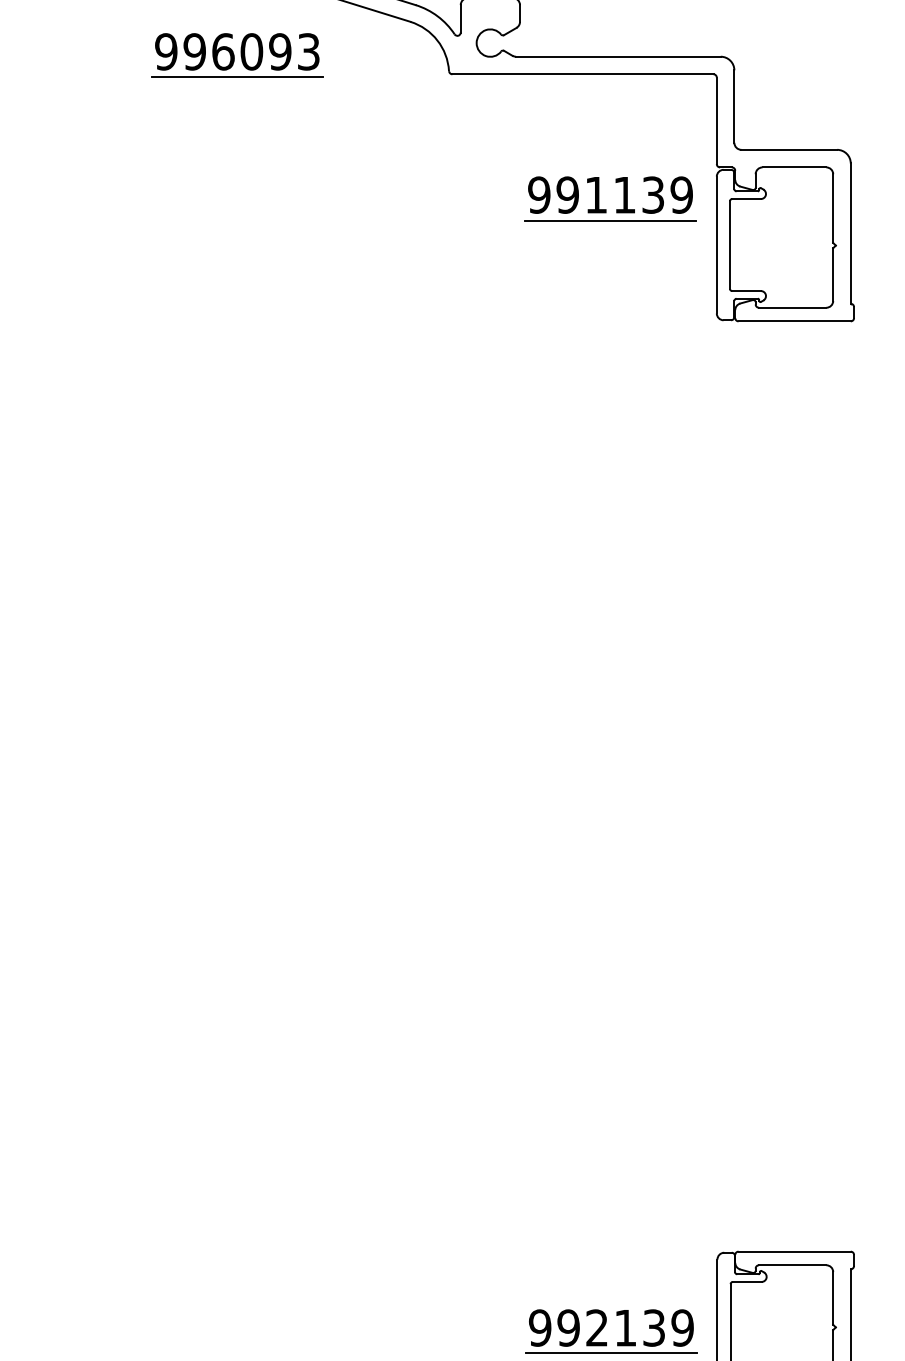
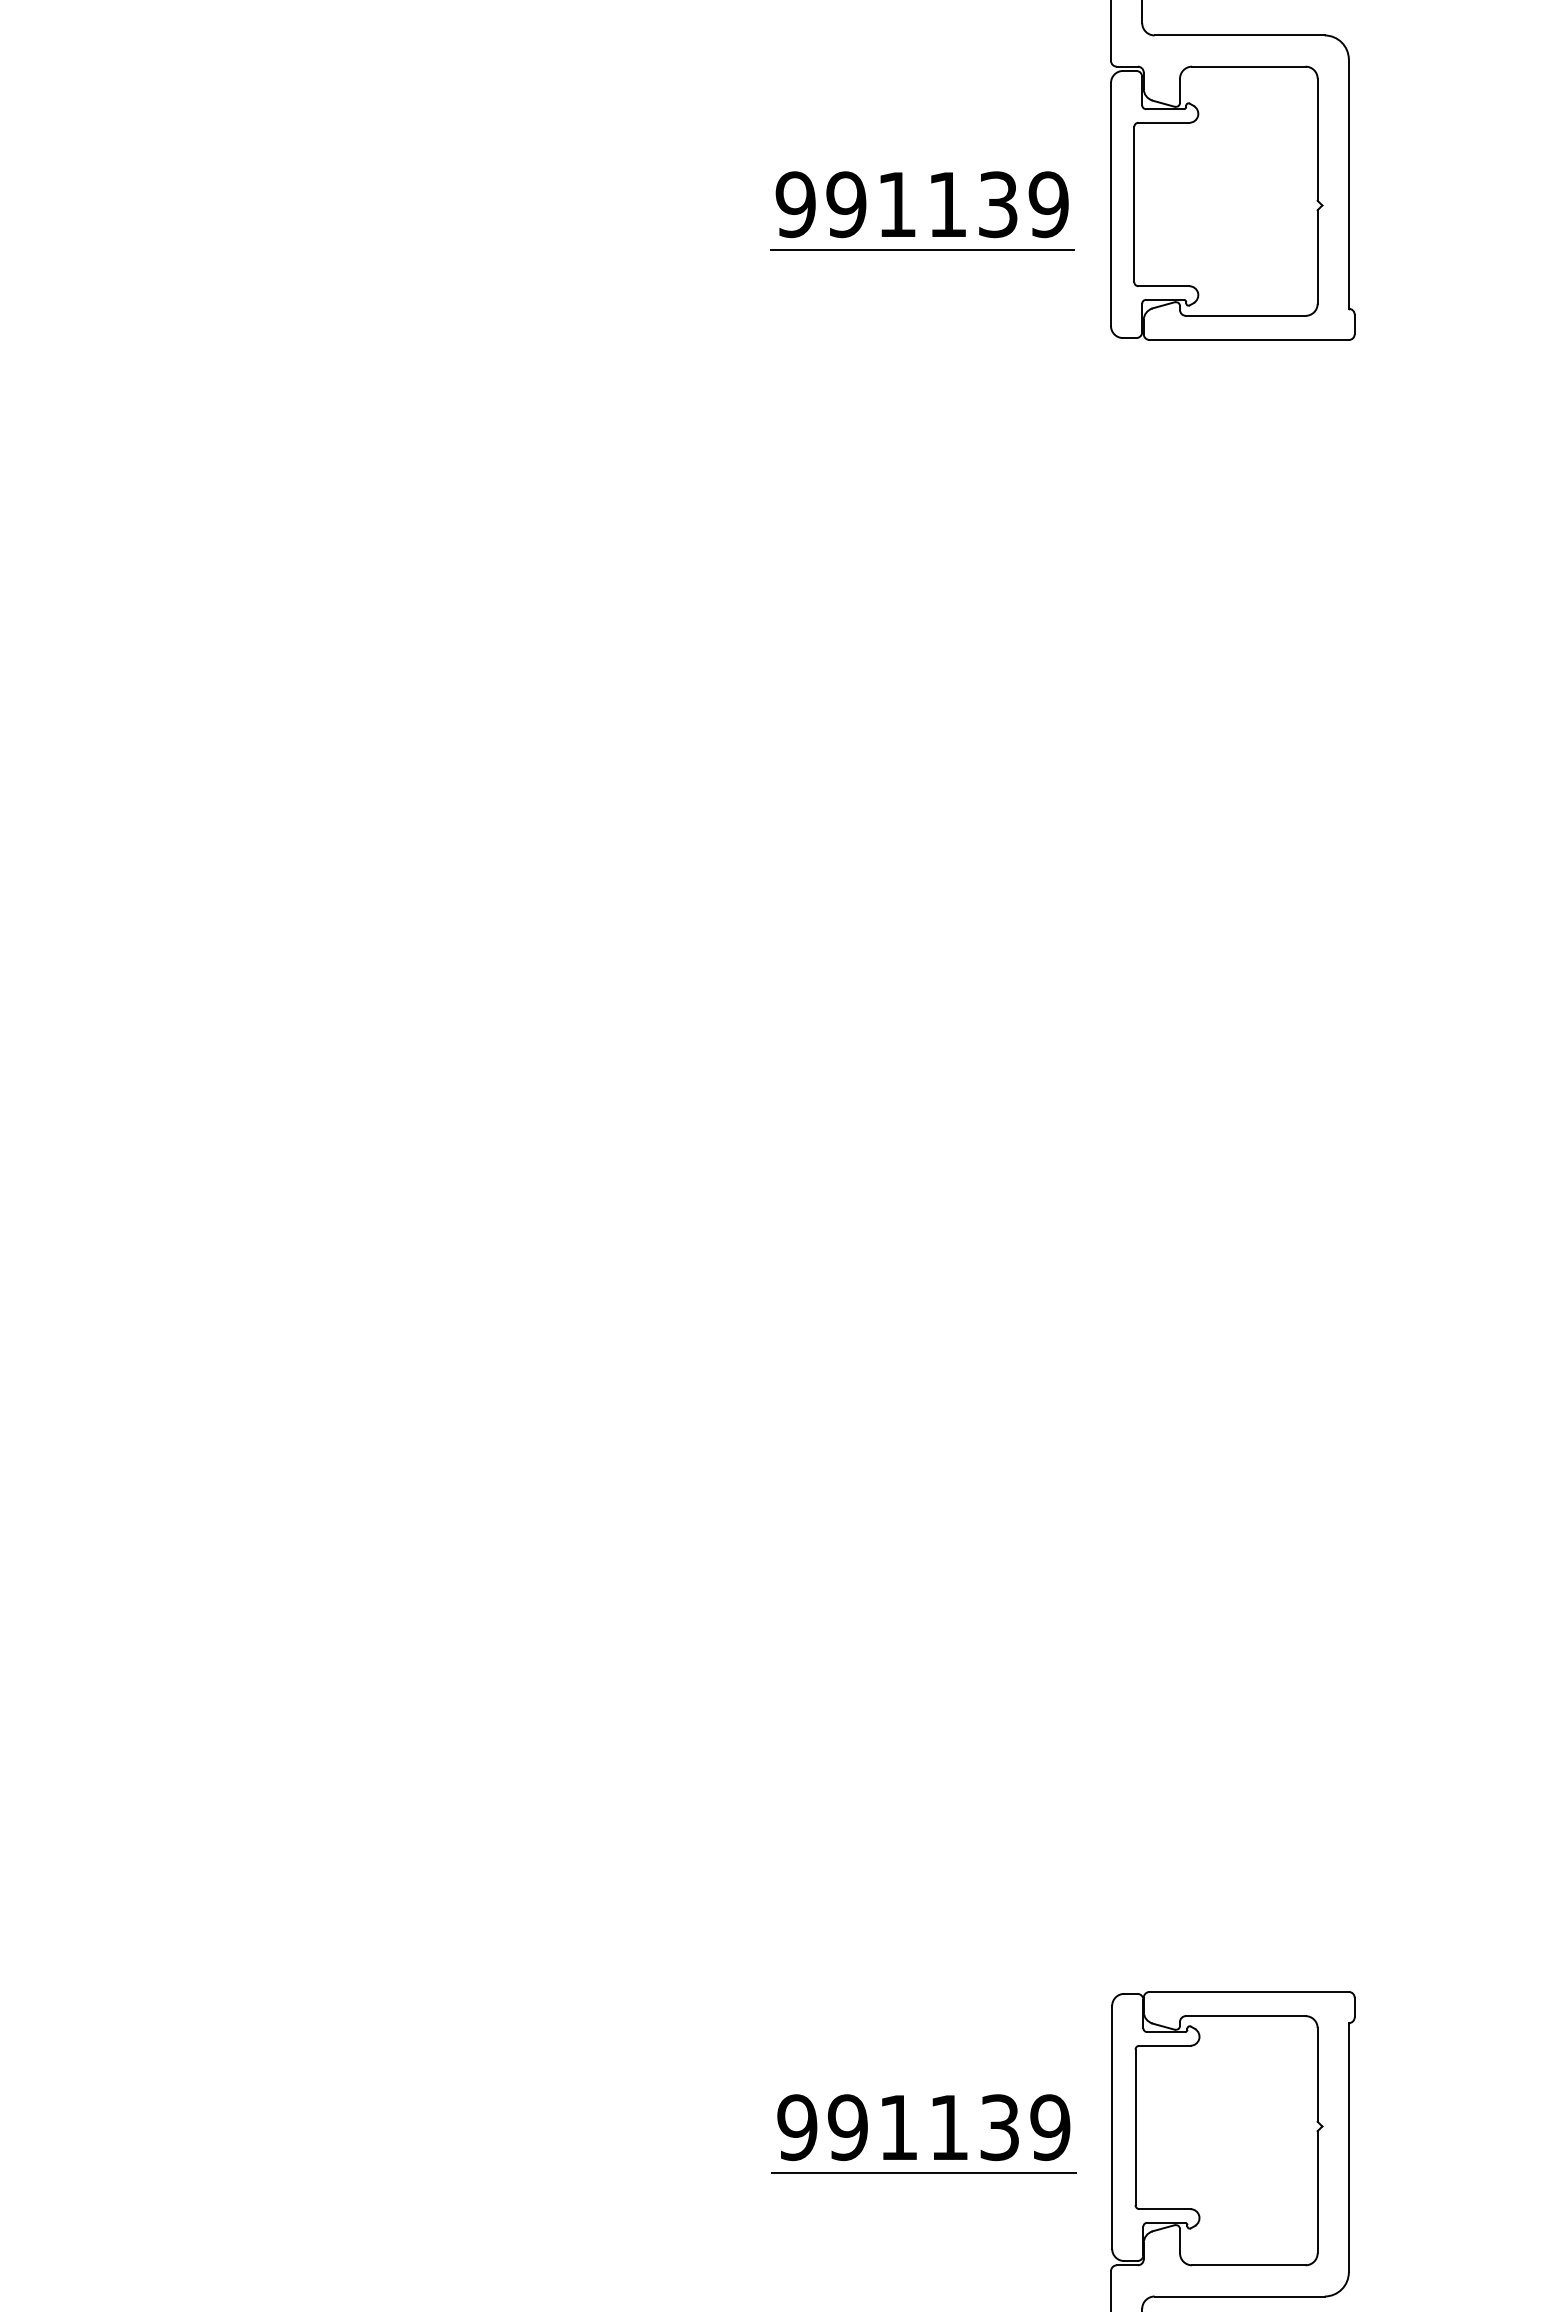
part: (599, 198) -> (902, 210), moved
text: (596, 1327) -> (897, 2126), 992139 -> 991139

